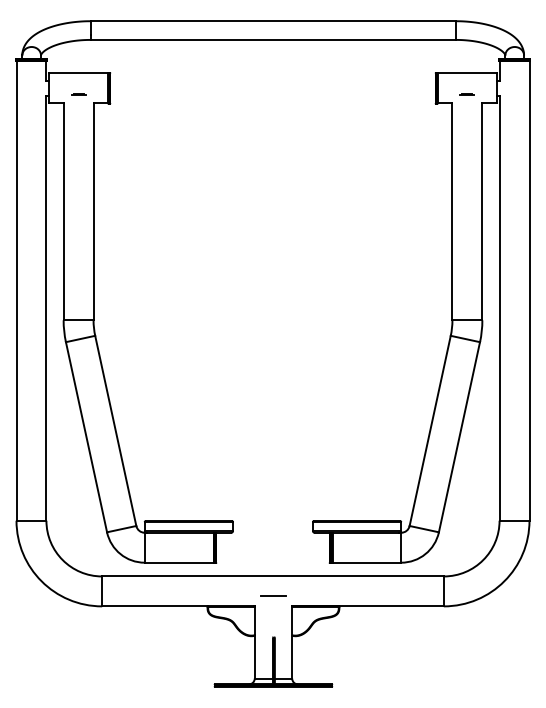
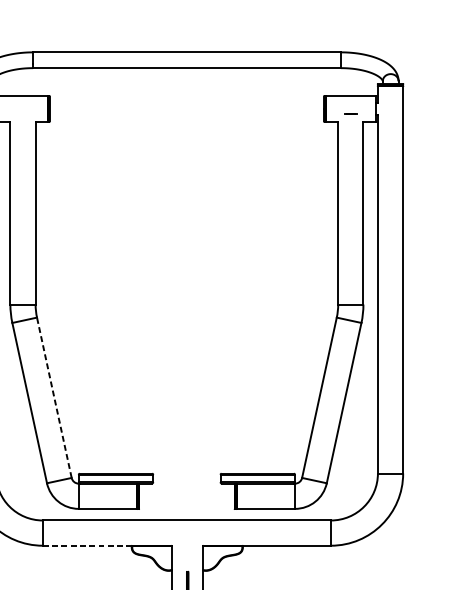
line: (78, 94) -> (22, 114), removed
line: (115, 430) -> (54, 397), solid -> dashed
line: (273, 596) -> (187, 537), removed
line: (155, 606) -> (87, 545), solid -> dashed

